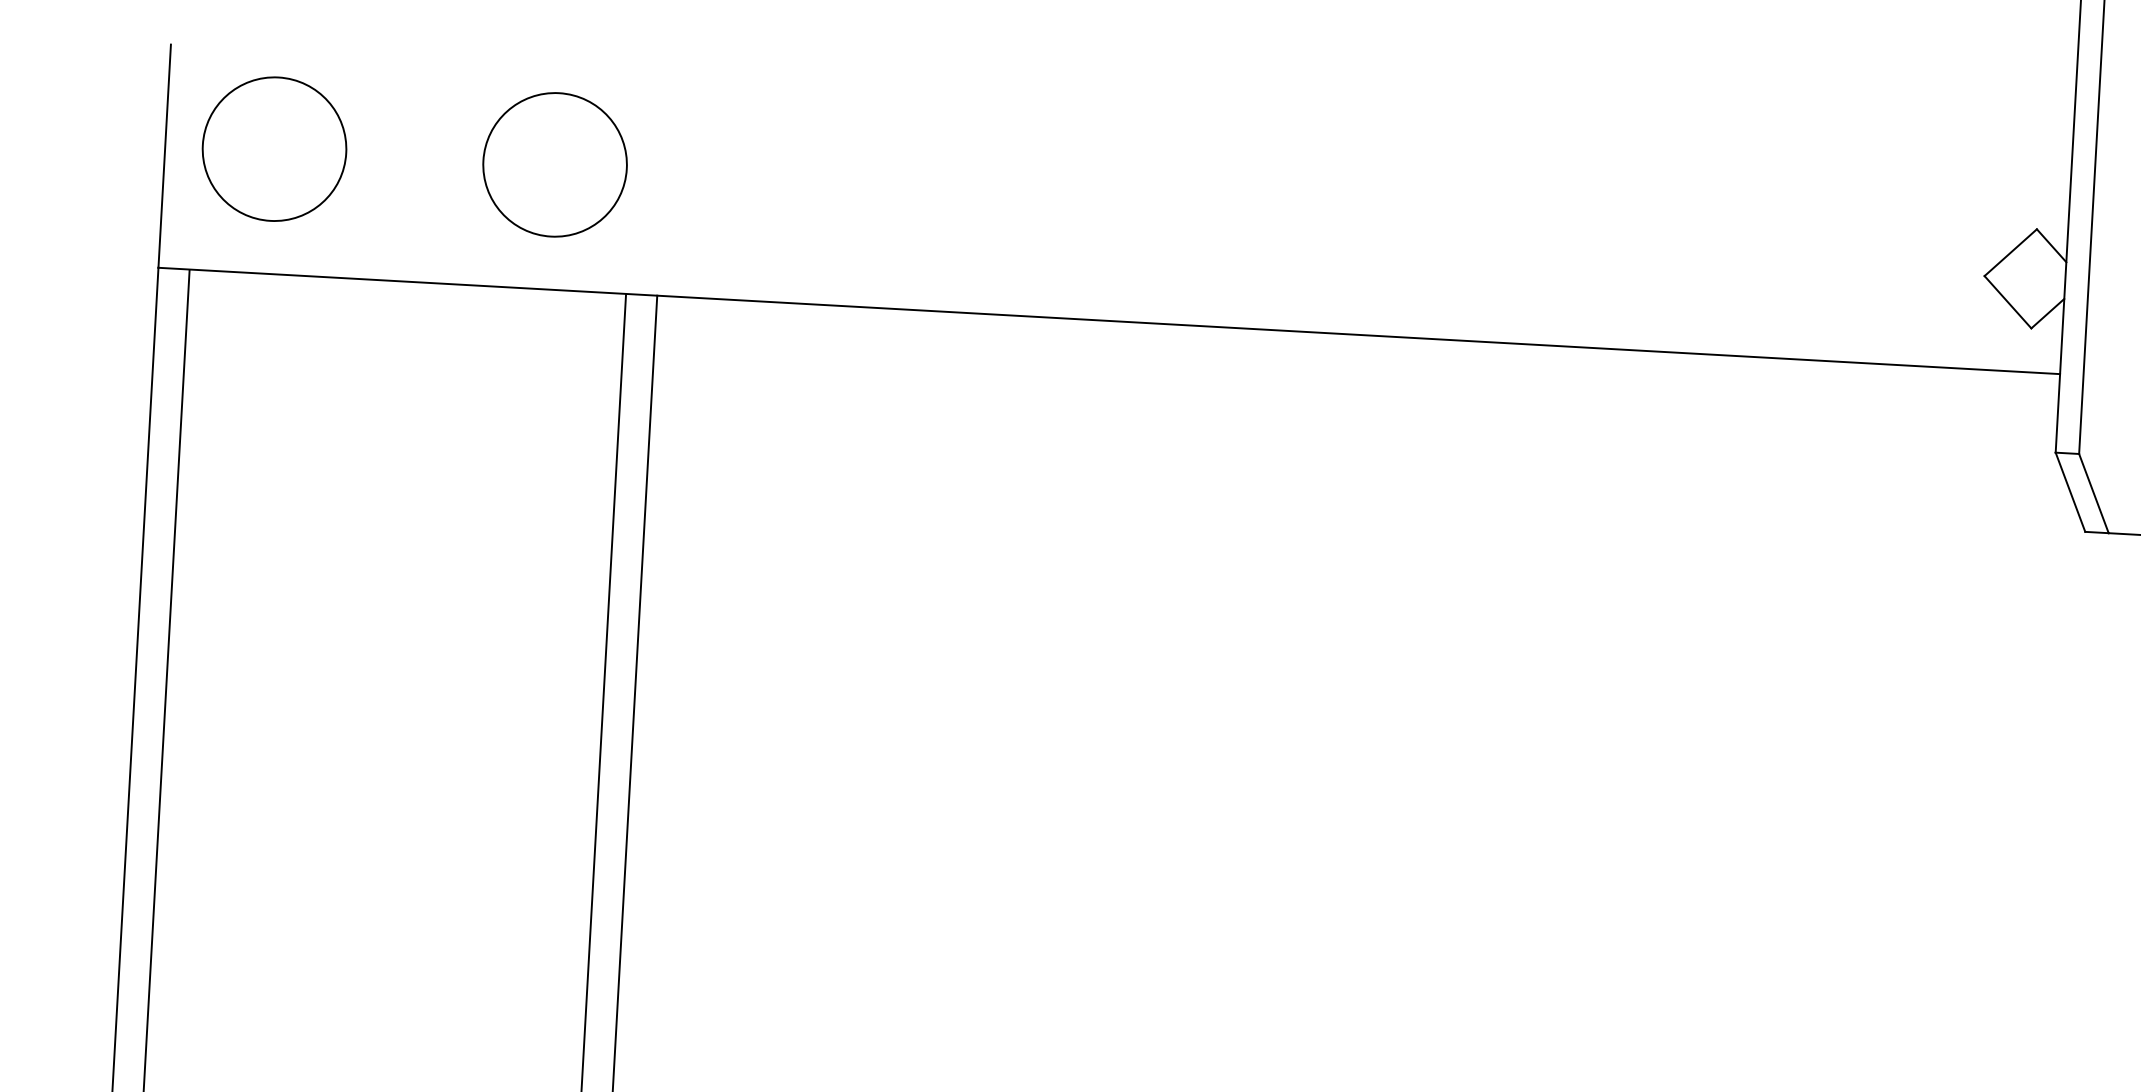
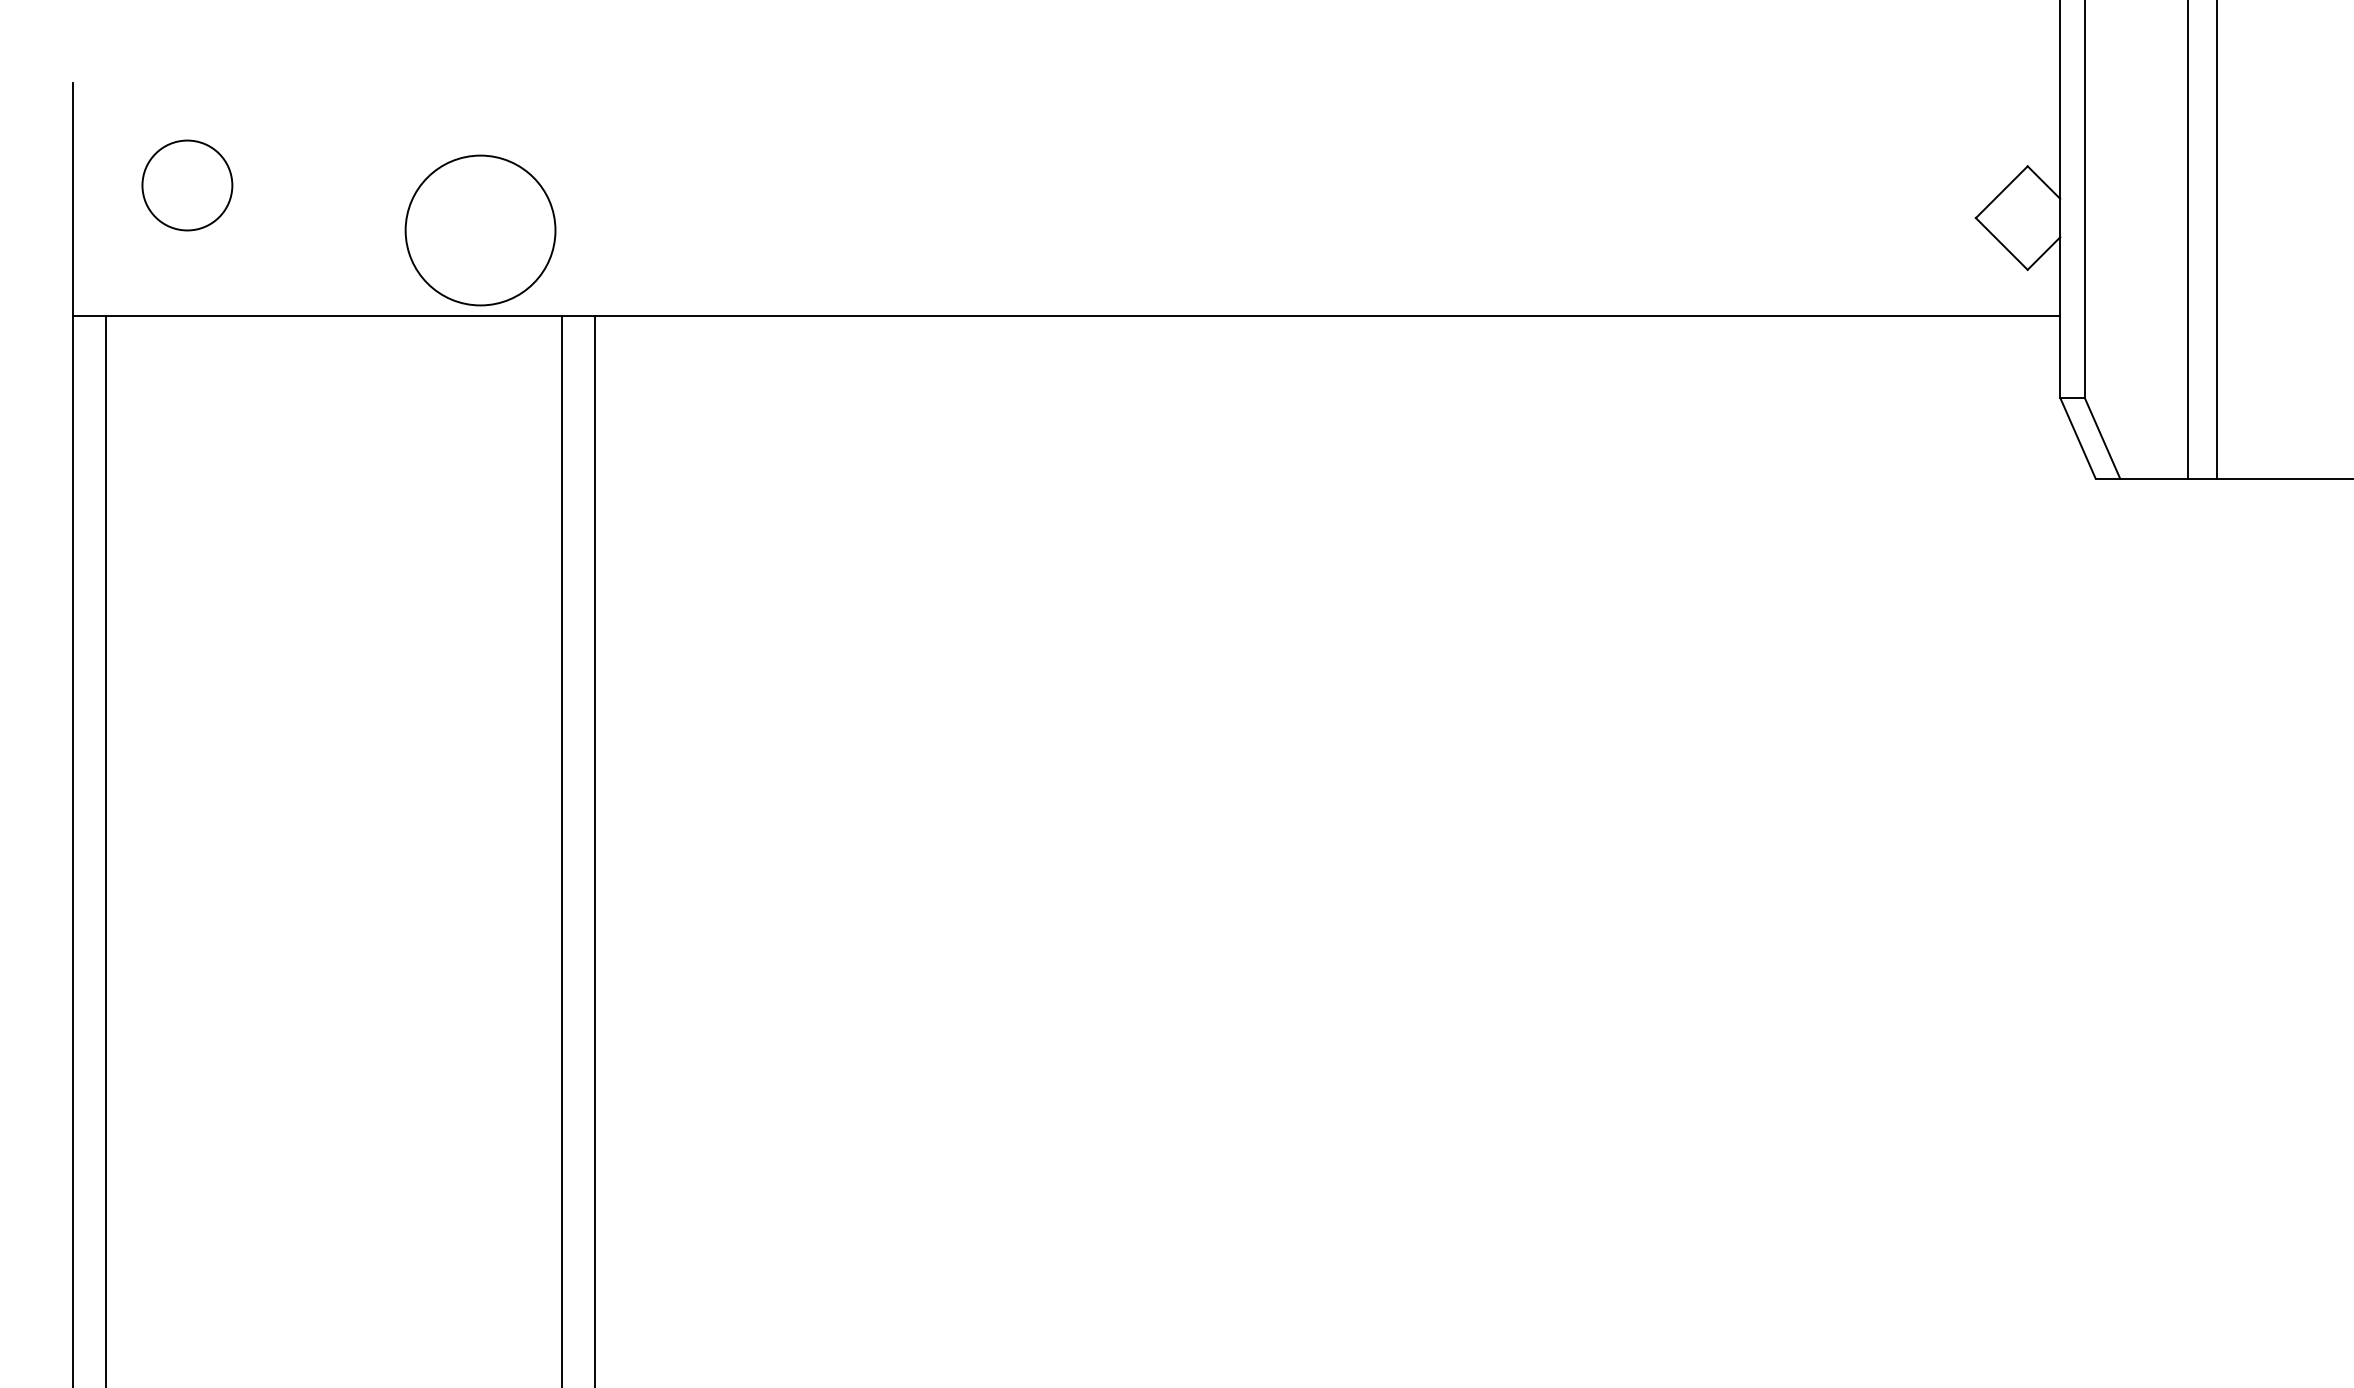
circle: (274, 149) -> (187, 185), size x0.6
circle: (555, 164) -> (480, 230), moved

